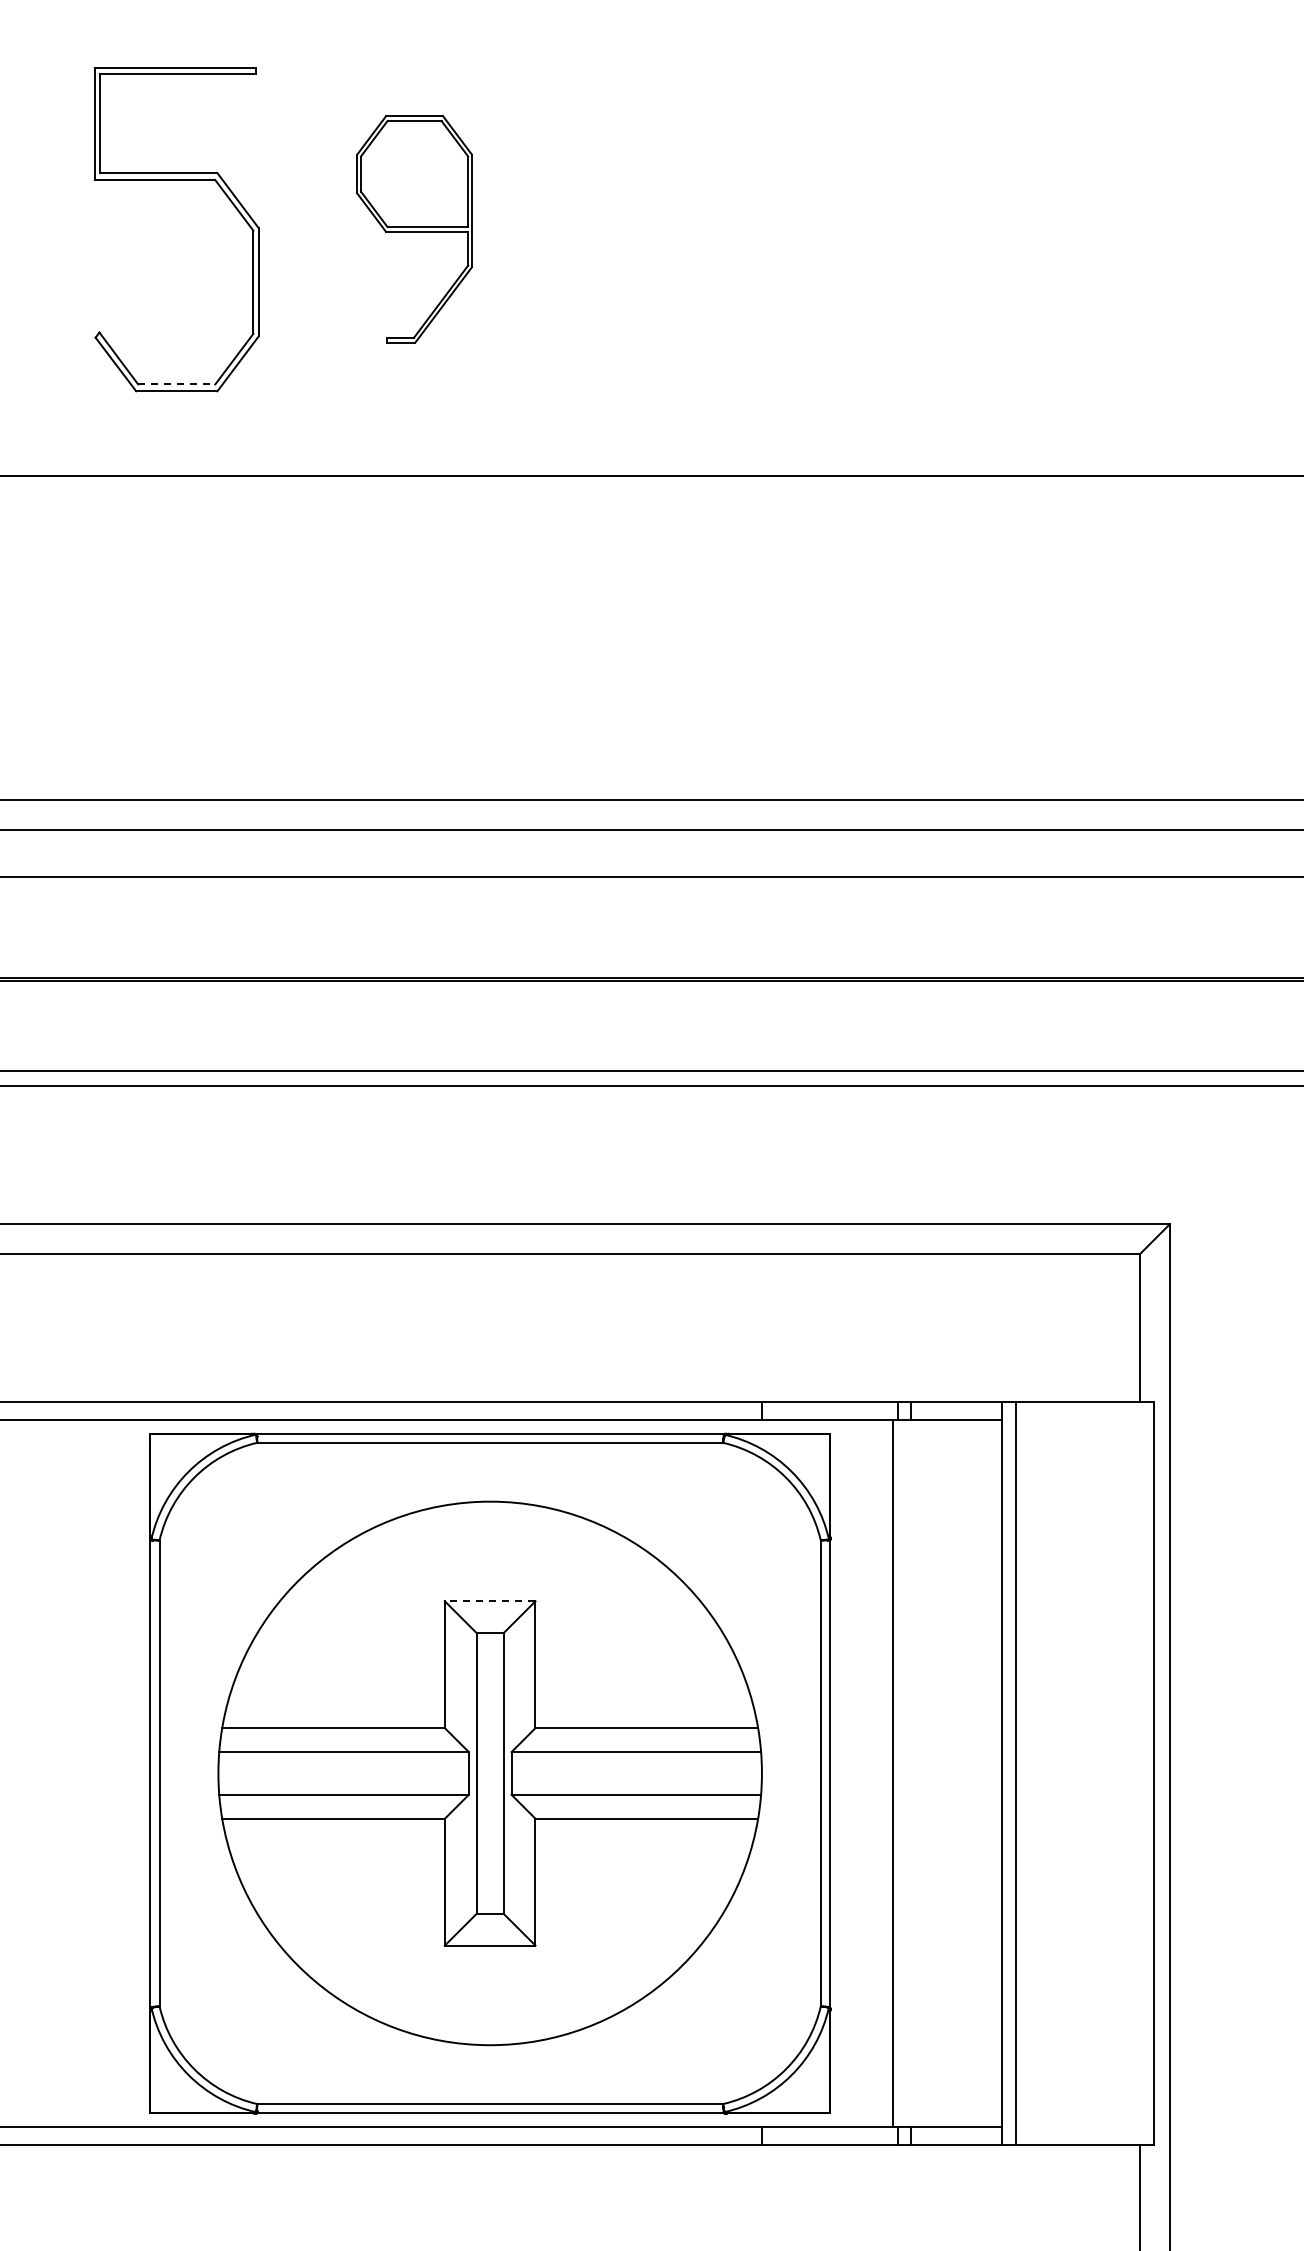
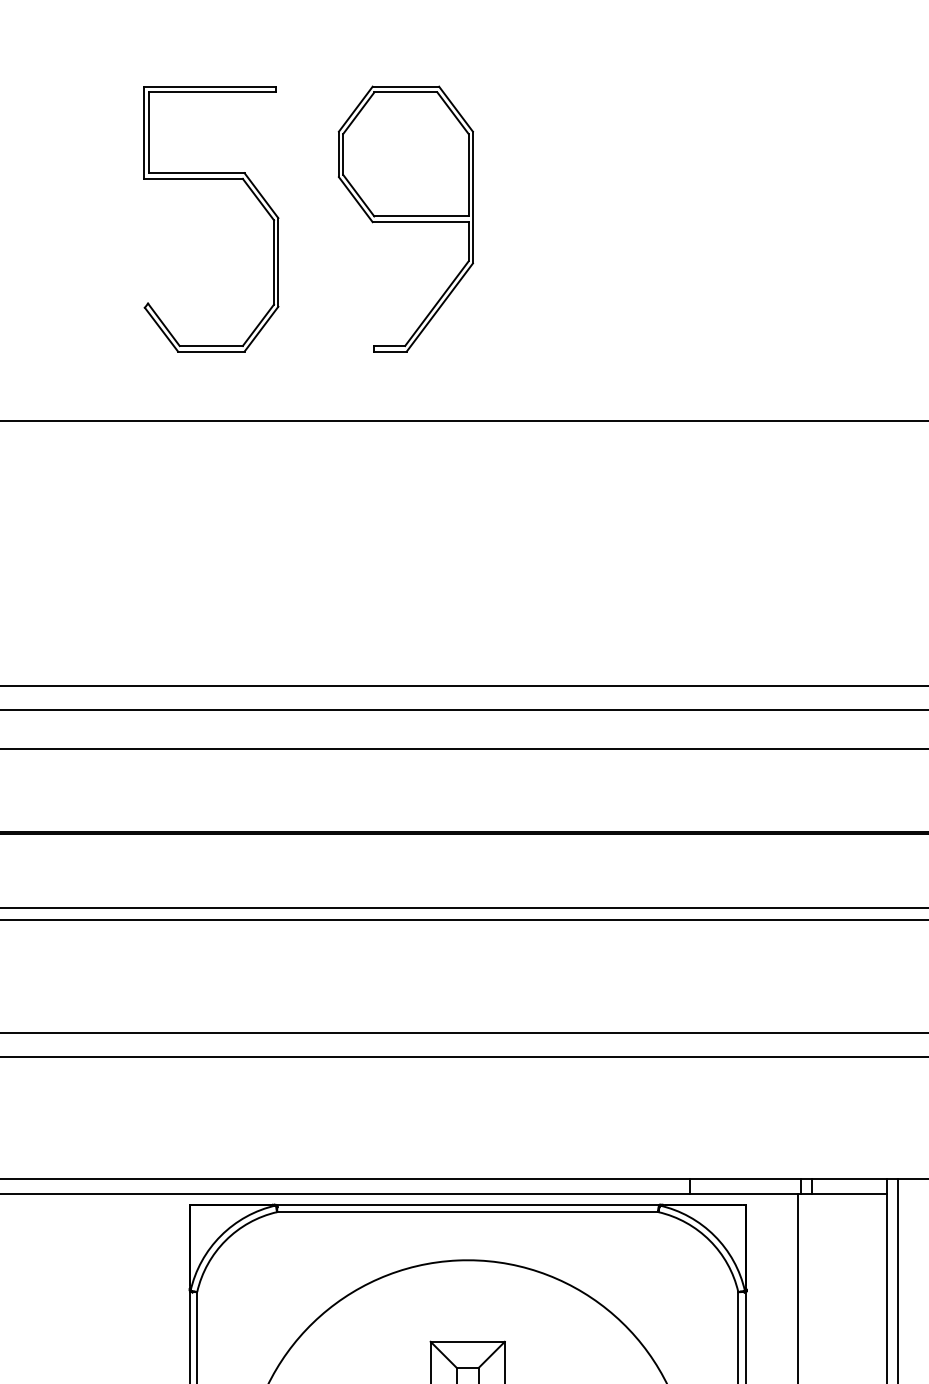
part: (414, 229) -> (405, 219), size x1.43
line: (176, 384) -> (211, 346), dashed -> solid
line: (489, 1601) -> (467, 1341), dashed -> solid

